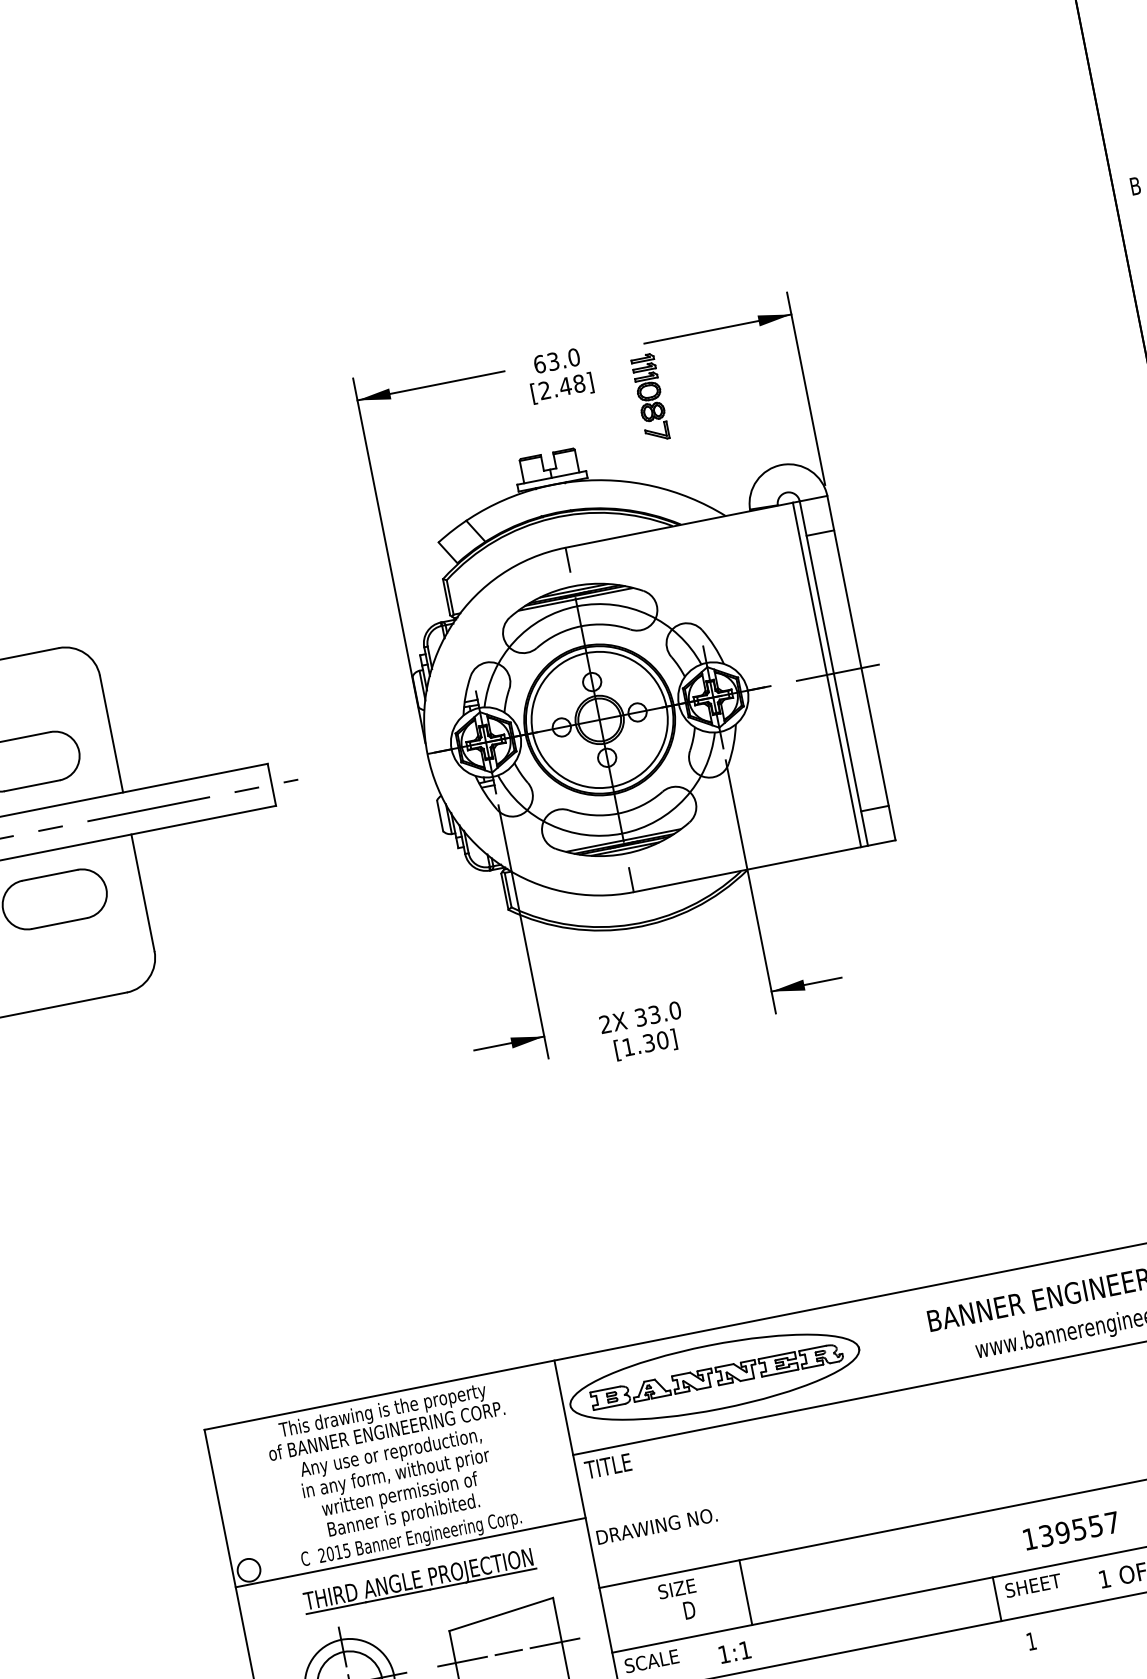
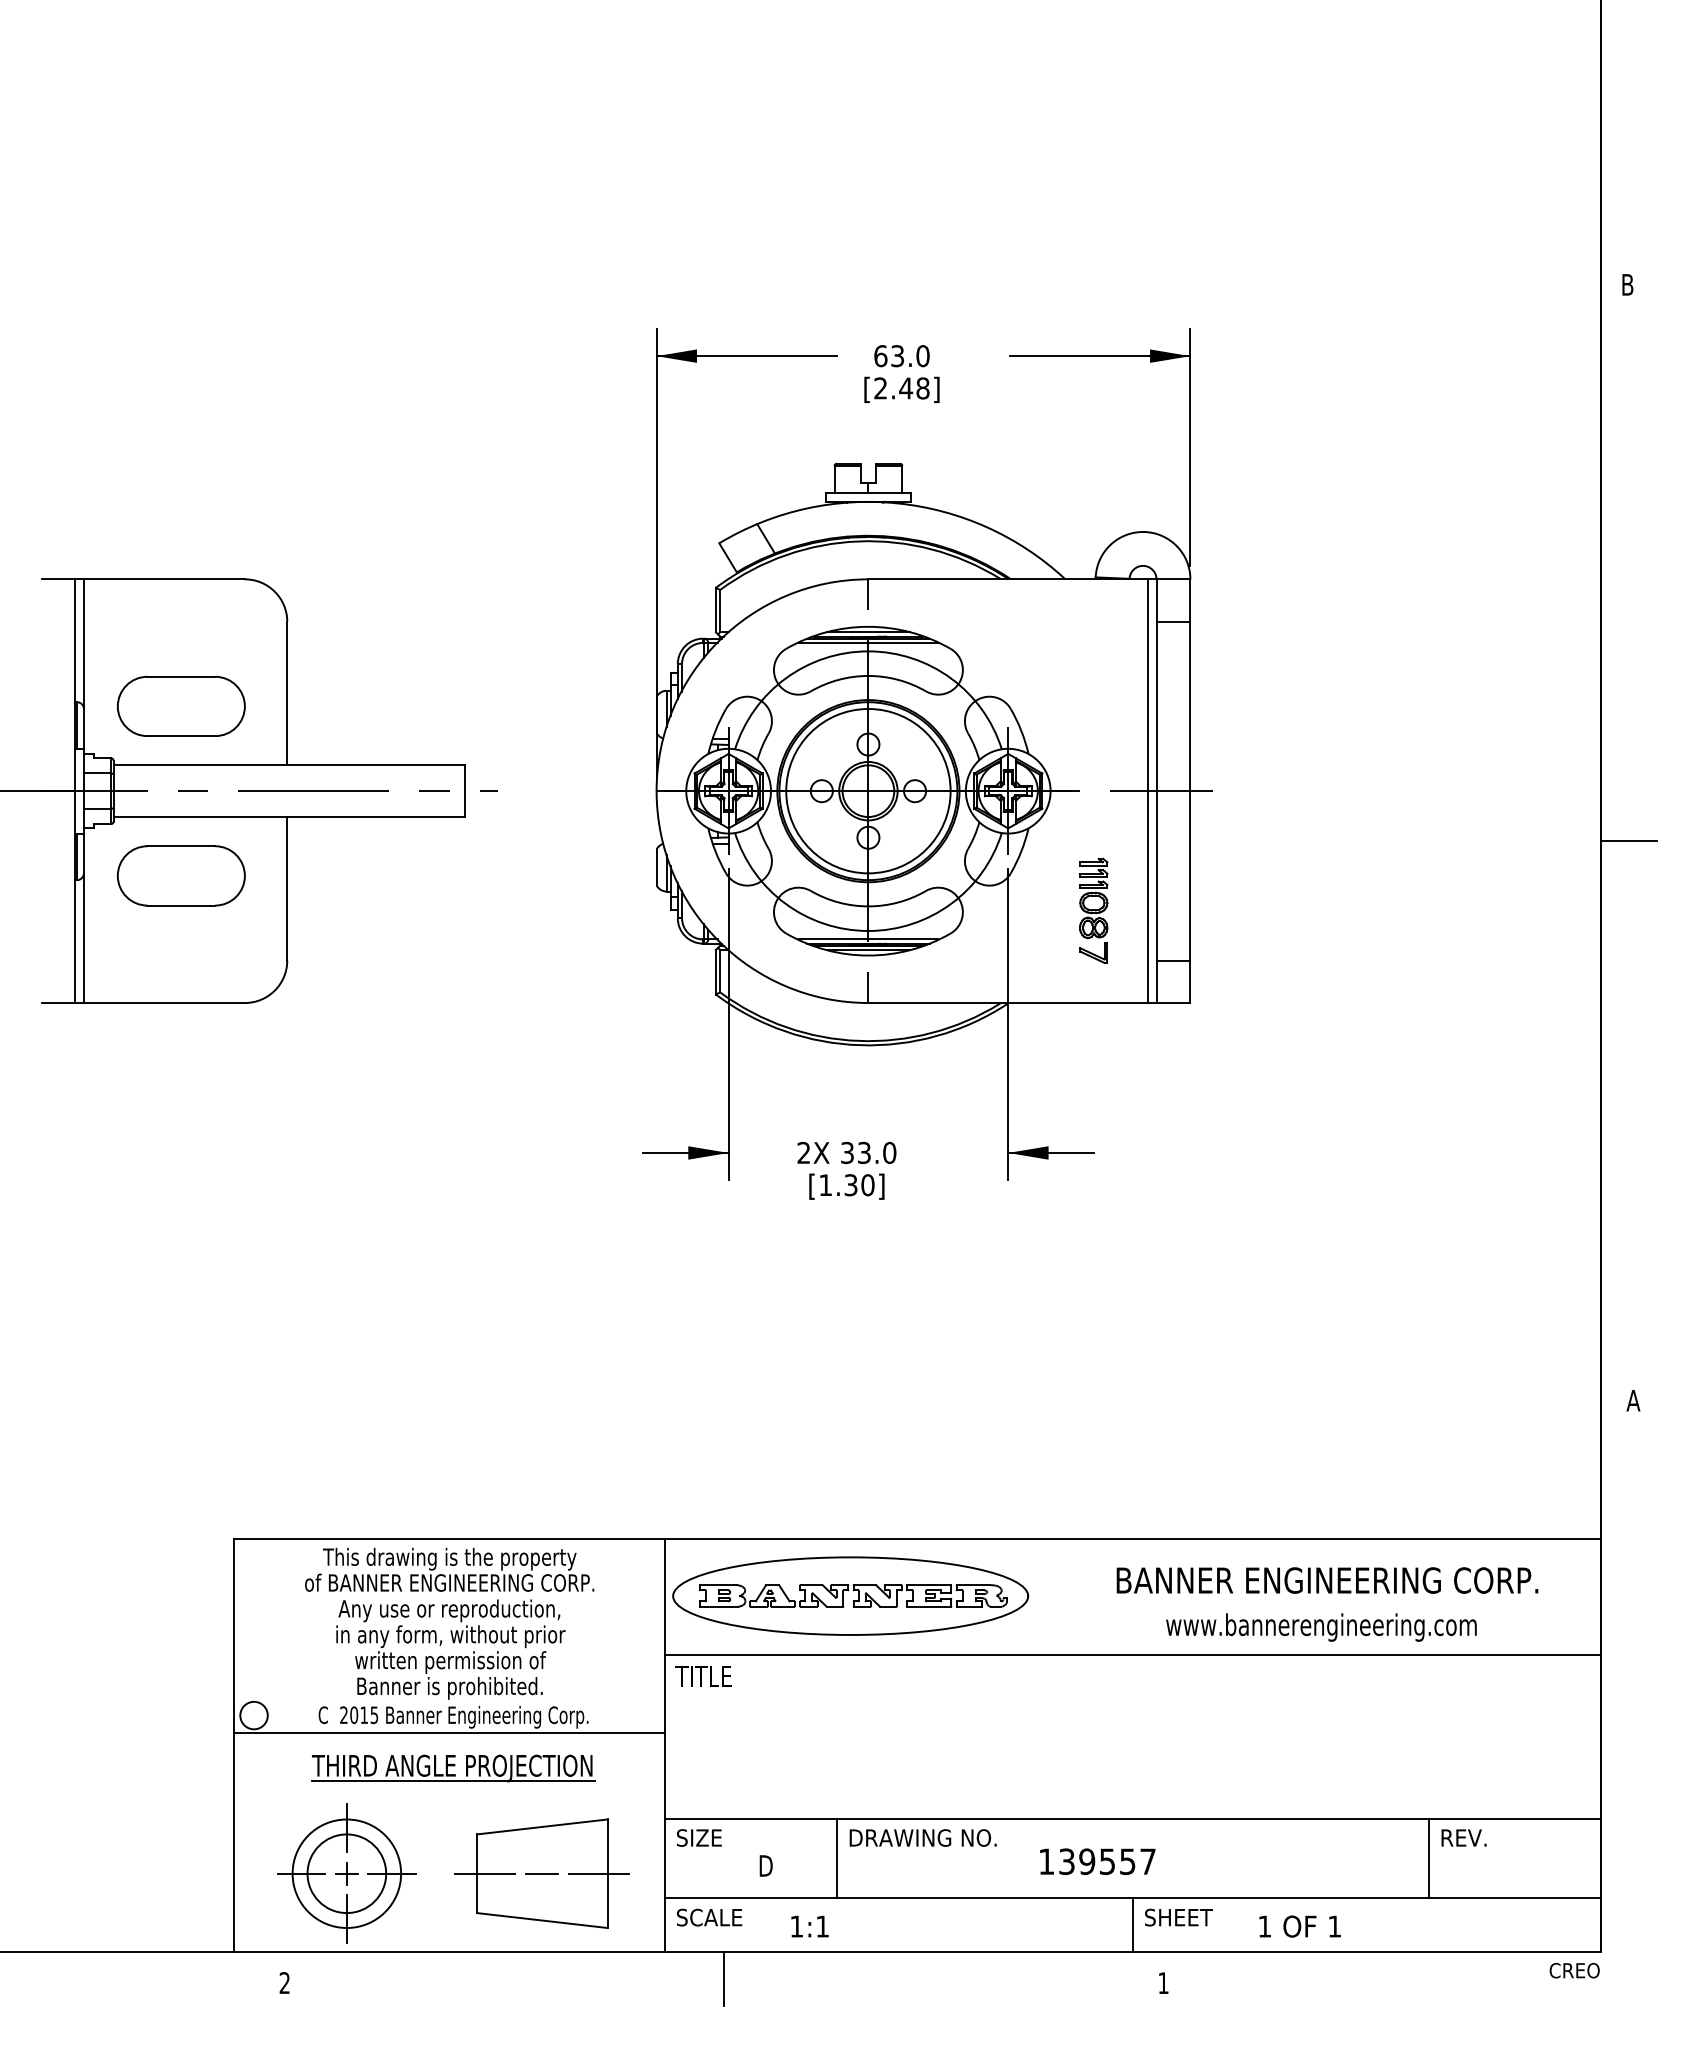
part: (649, 397) -> (1093, 910), moved
text: (656, 1525) -> (922, 1837), moved
text: (1071, 1530) -> (1097, 1861), moved
text: (677, 1588) -> (699, 1837), moved

